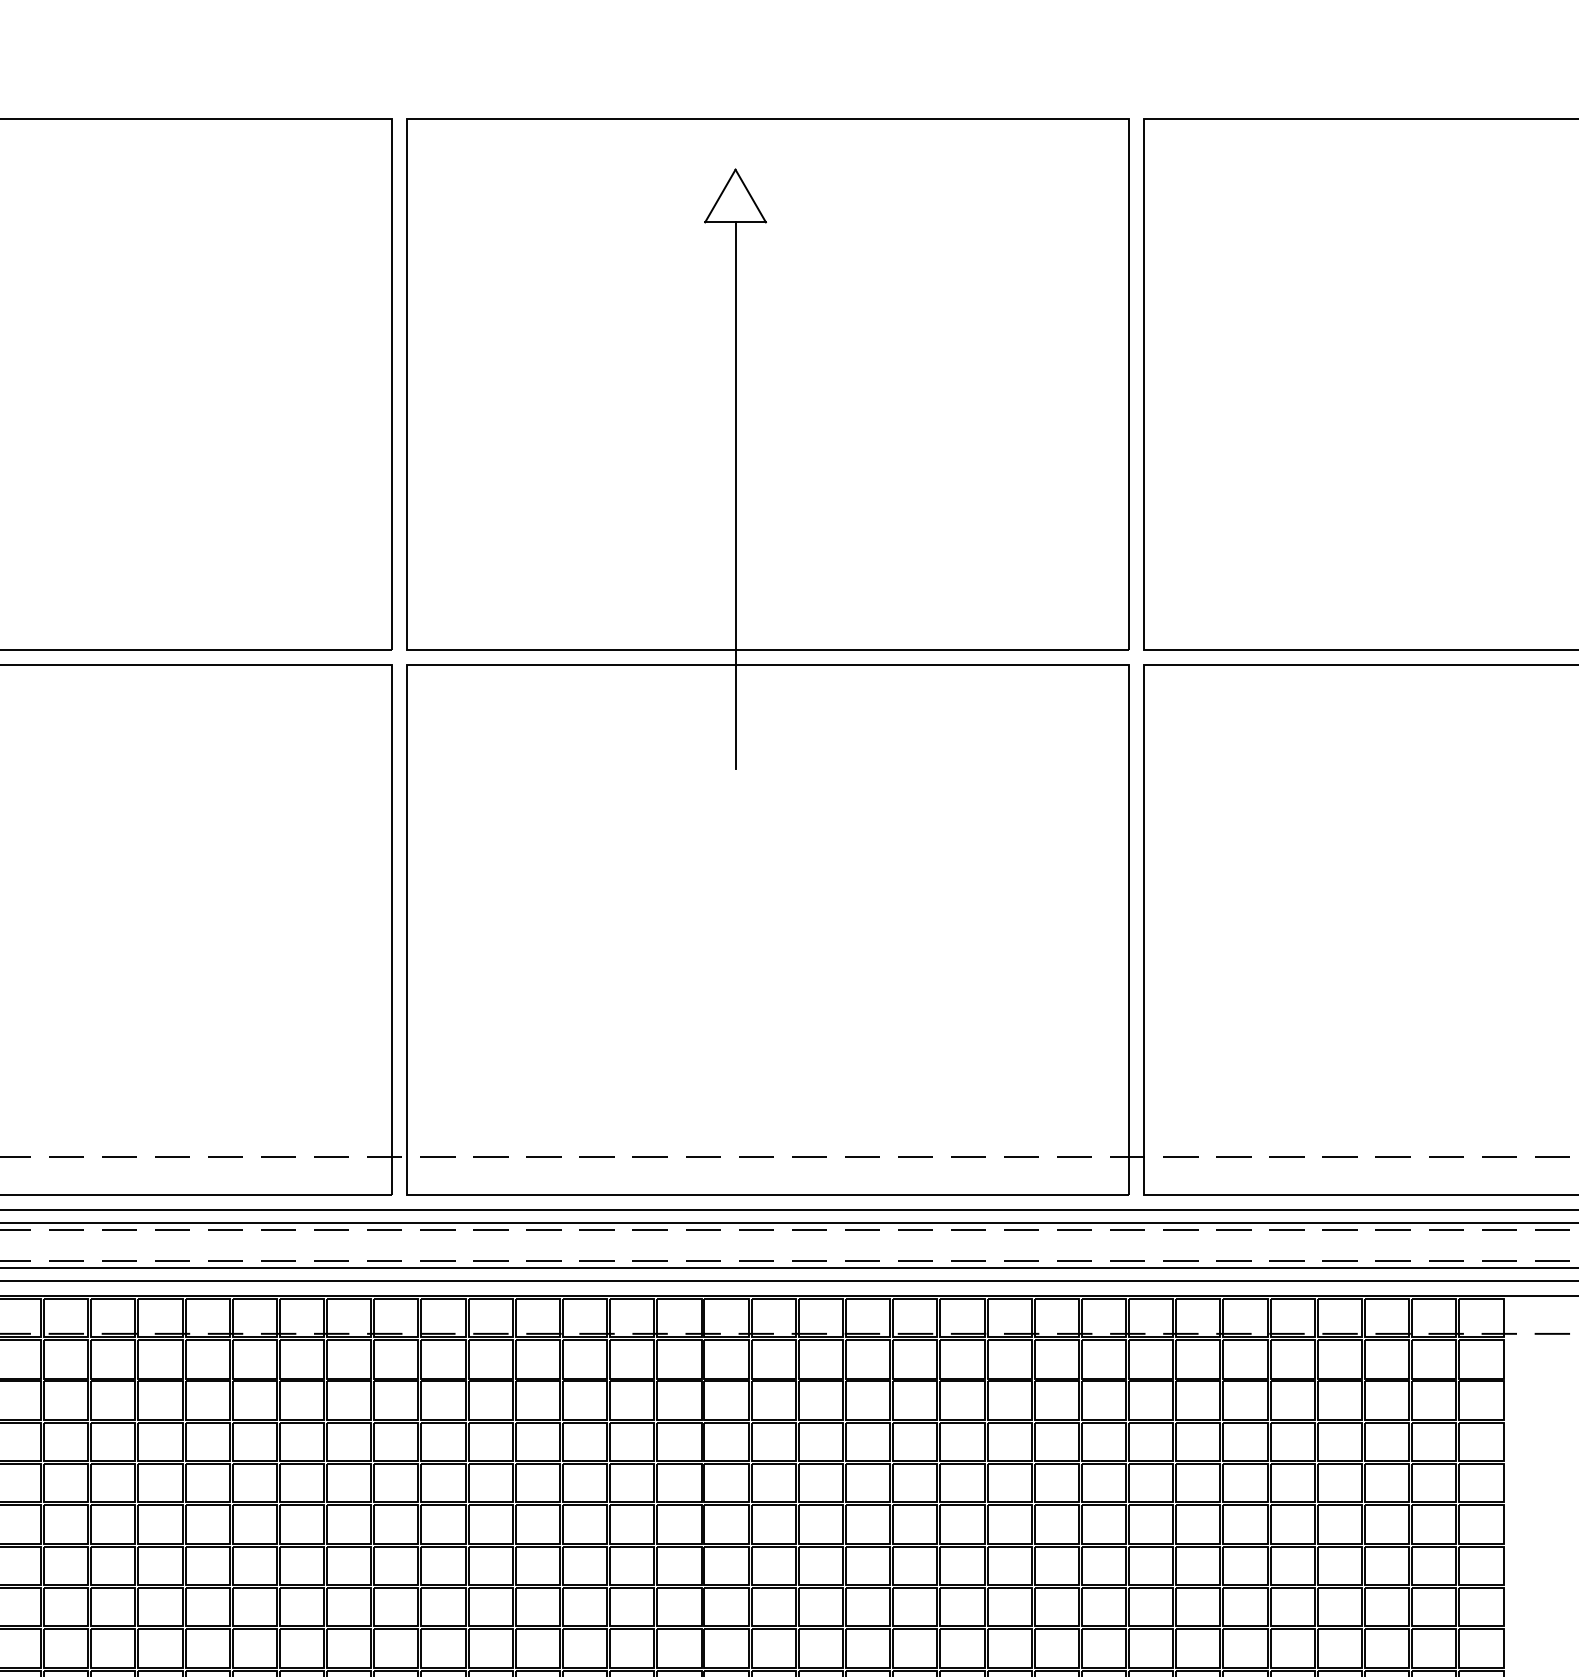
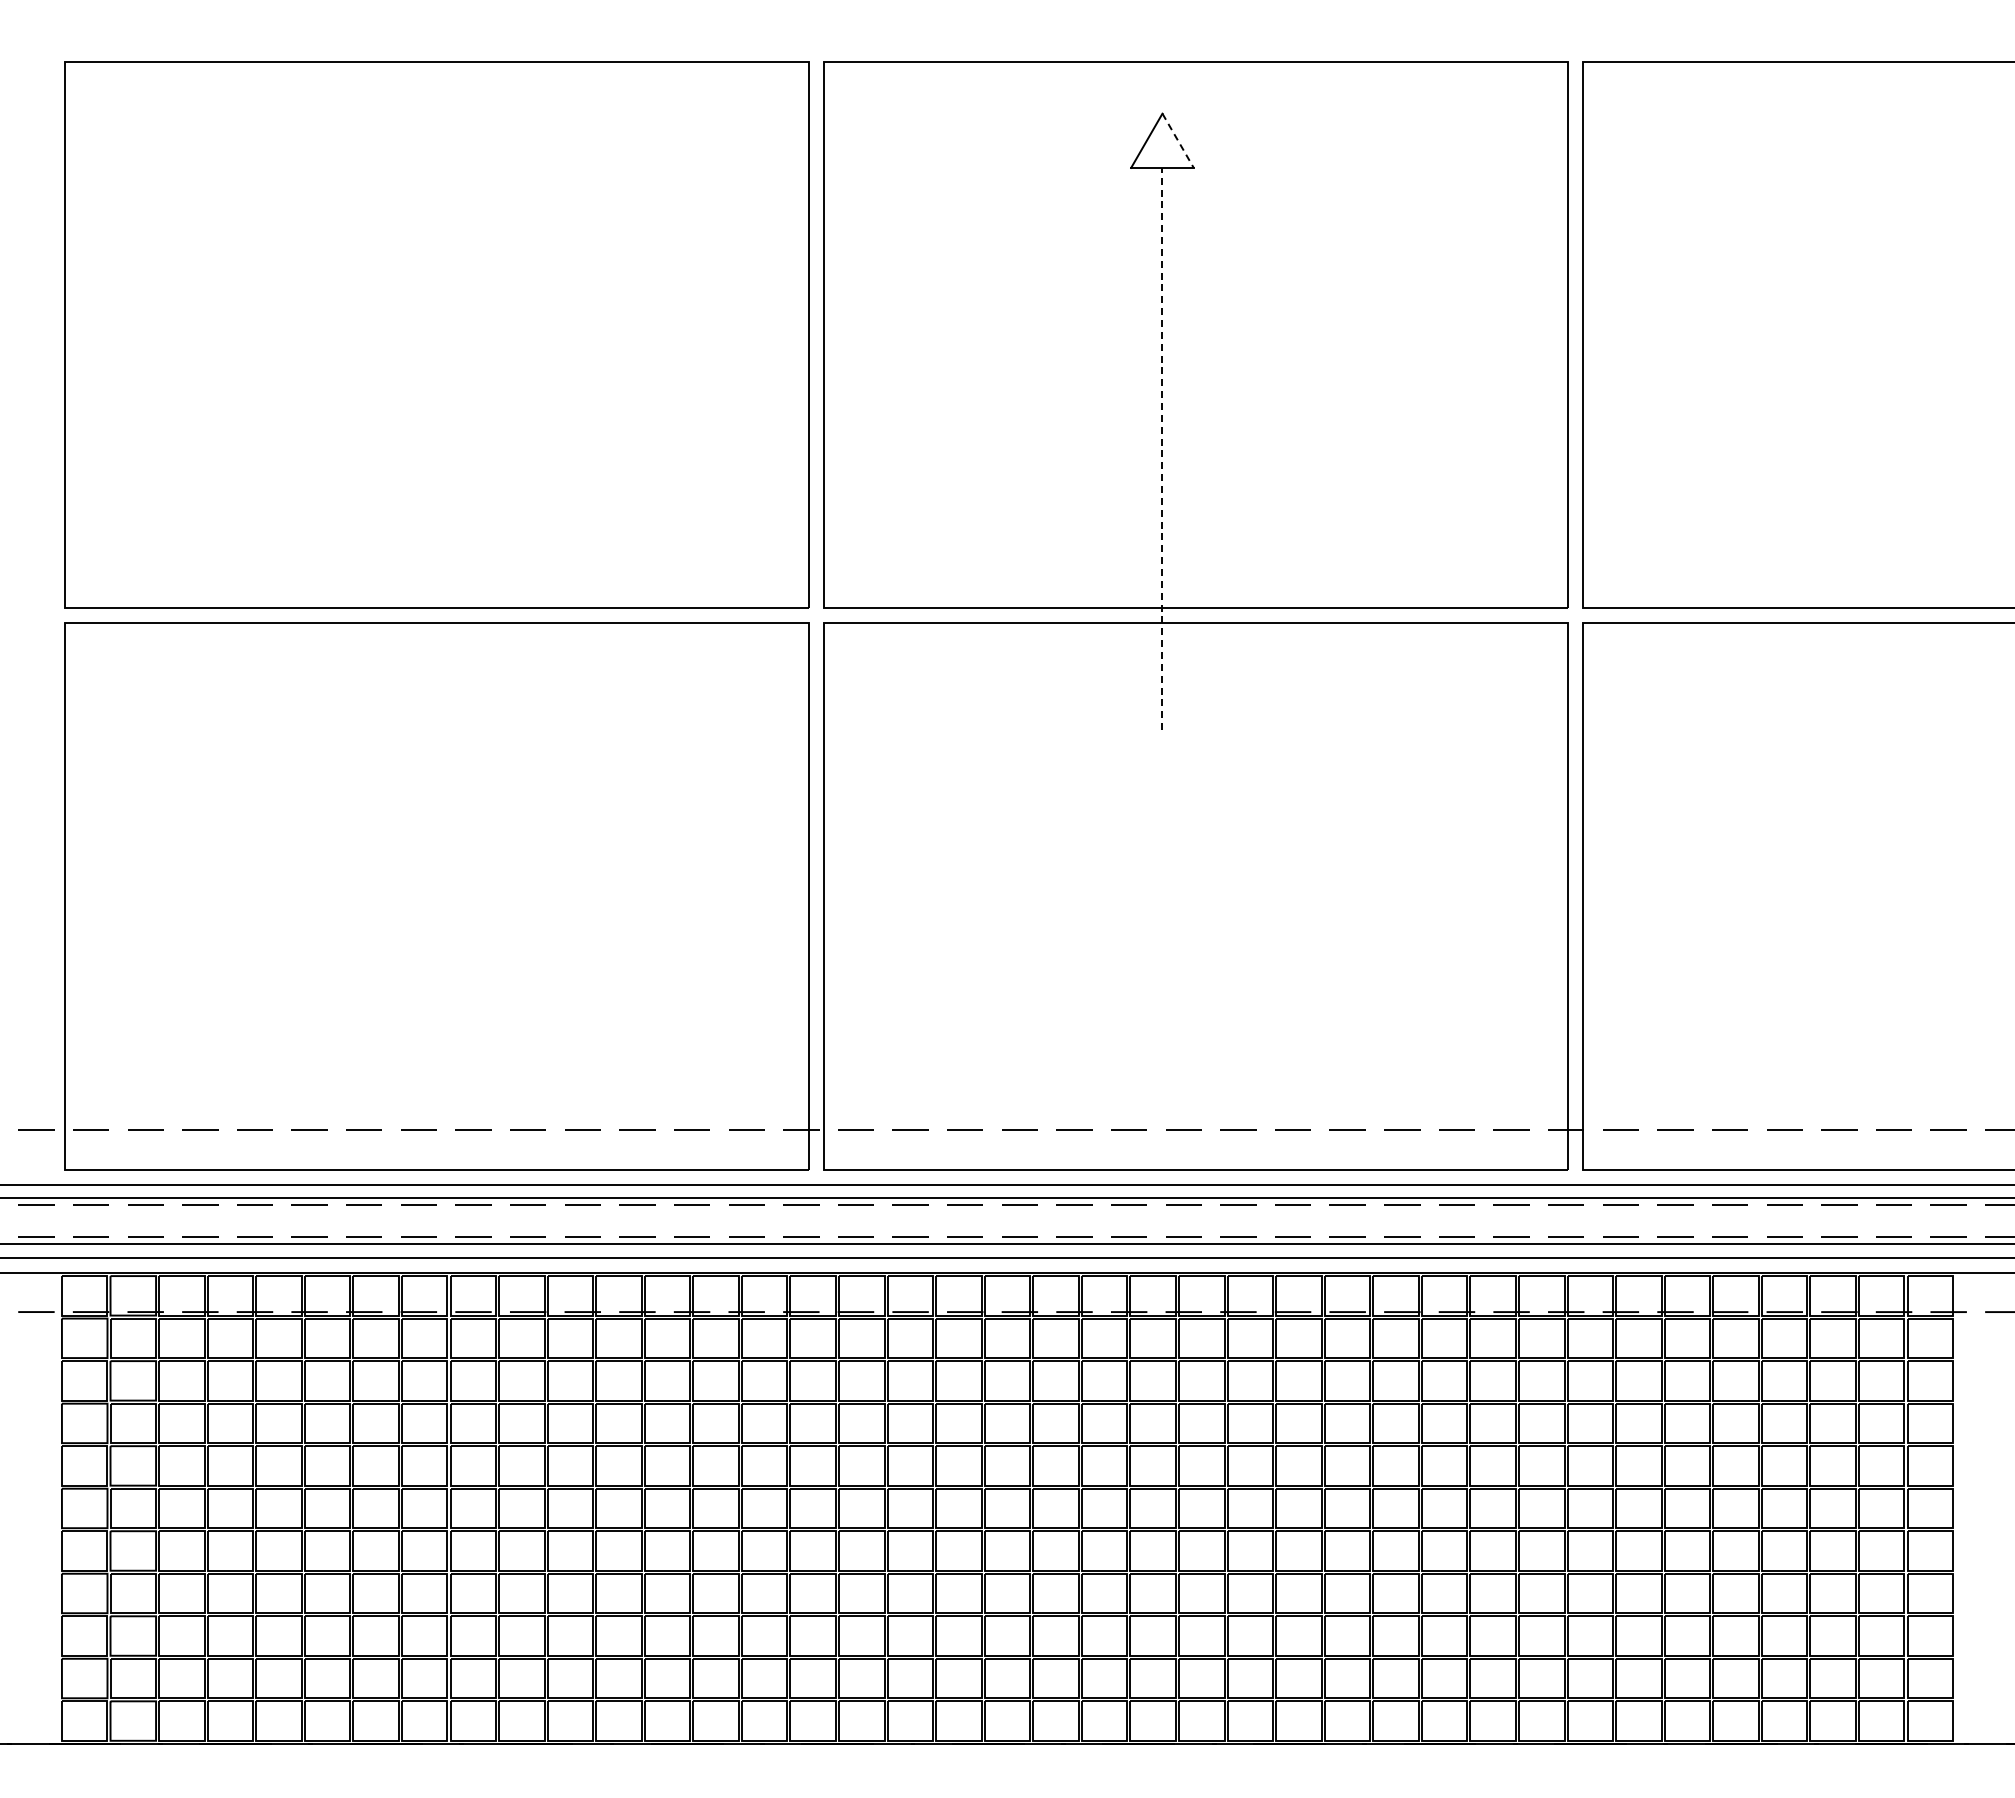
line: (751, 196) -> (1178, 141), solid -> dashed
line: (735, 494) -> (1162, 448), solid -> dashed

